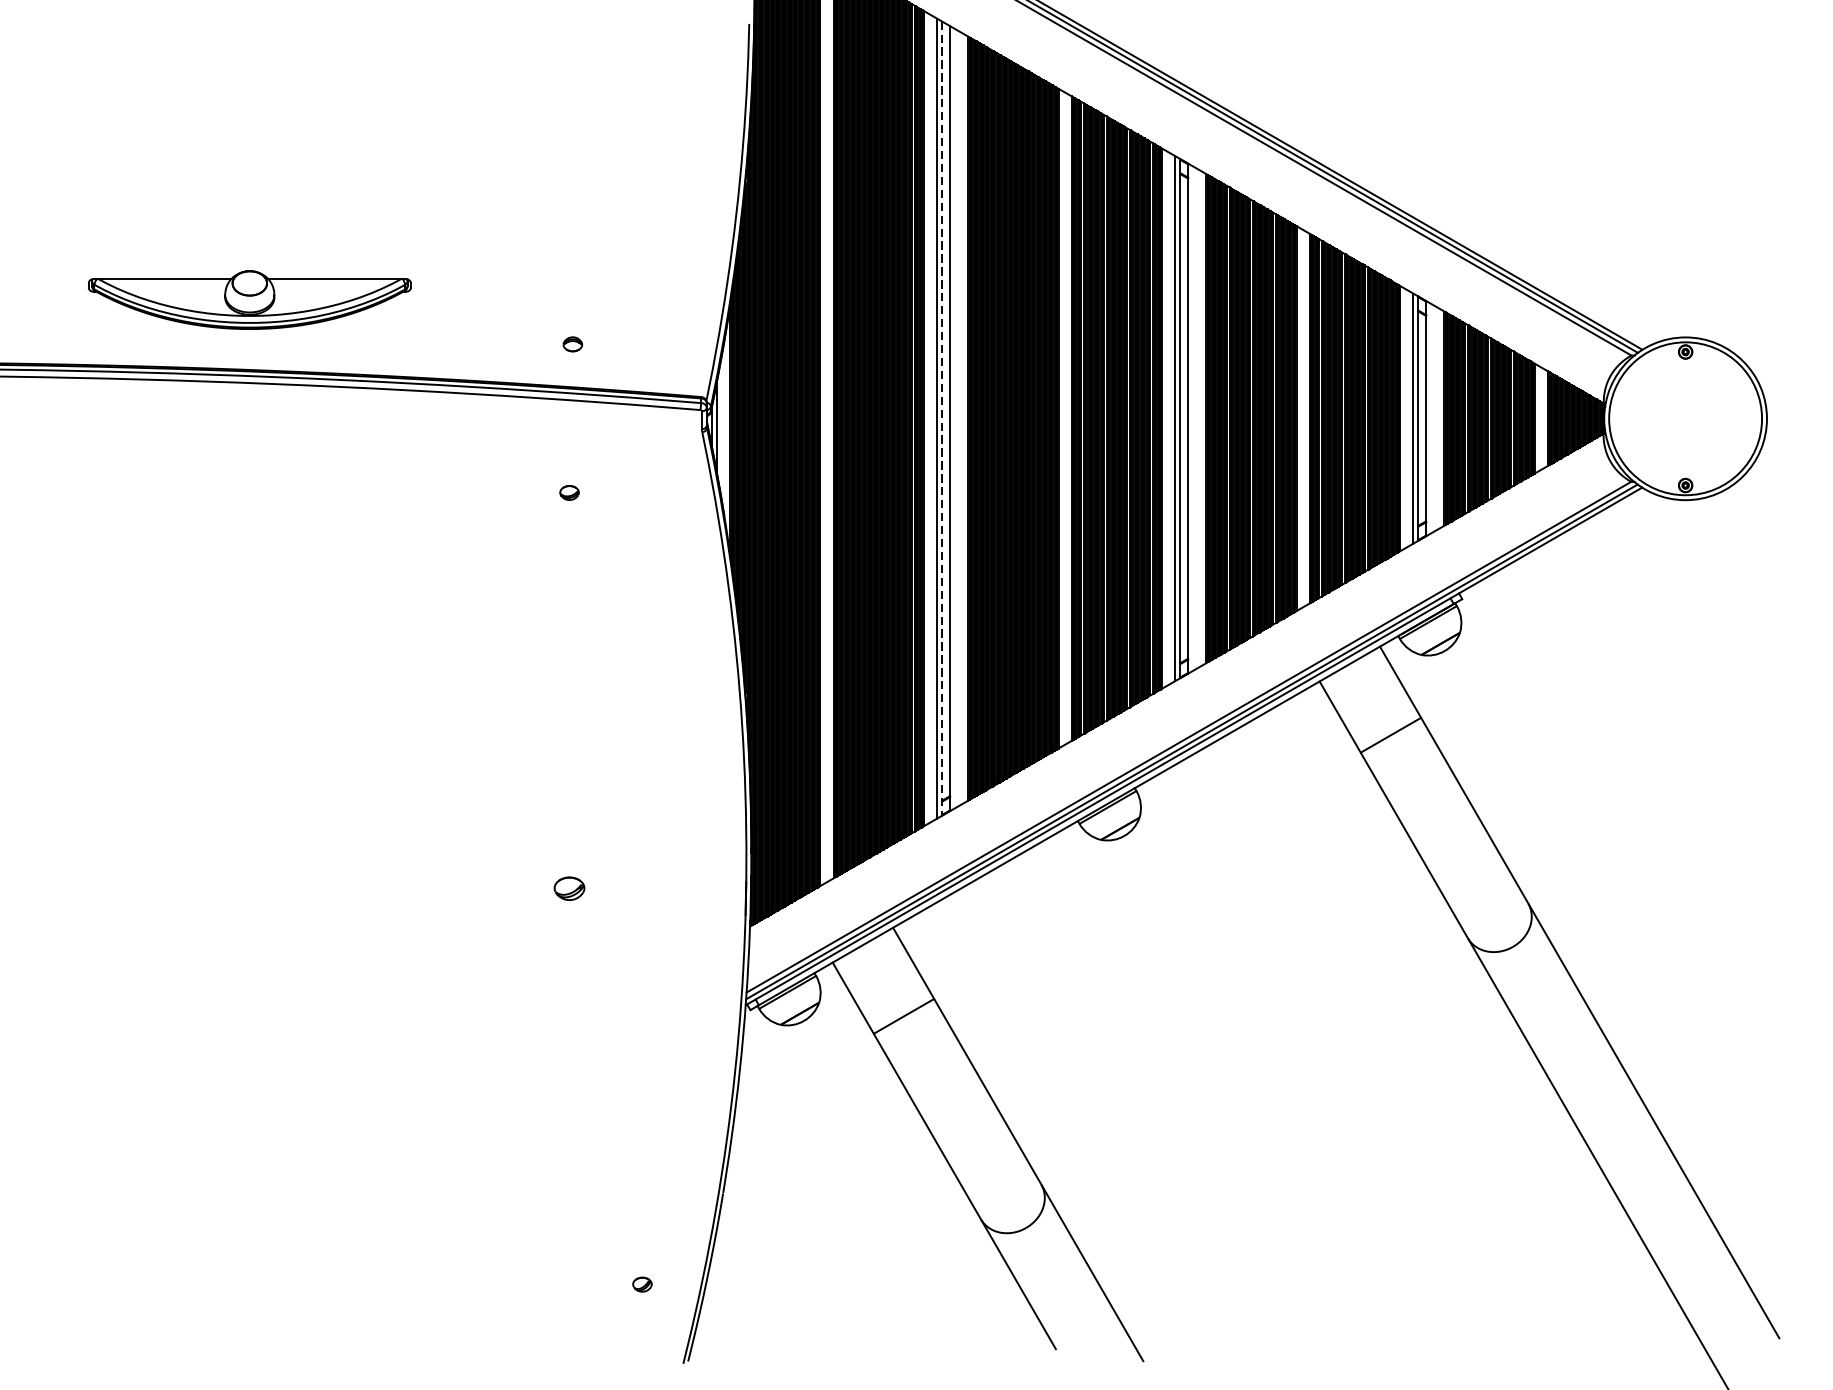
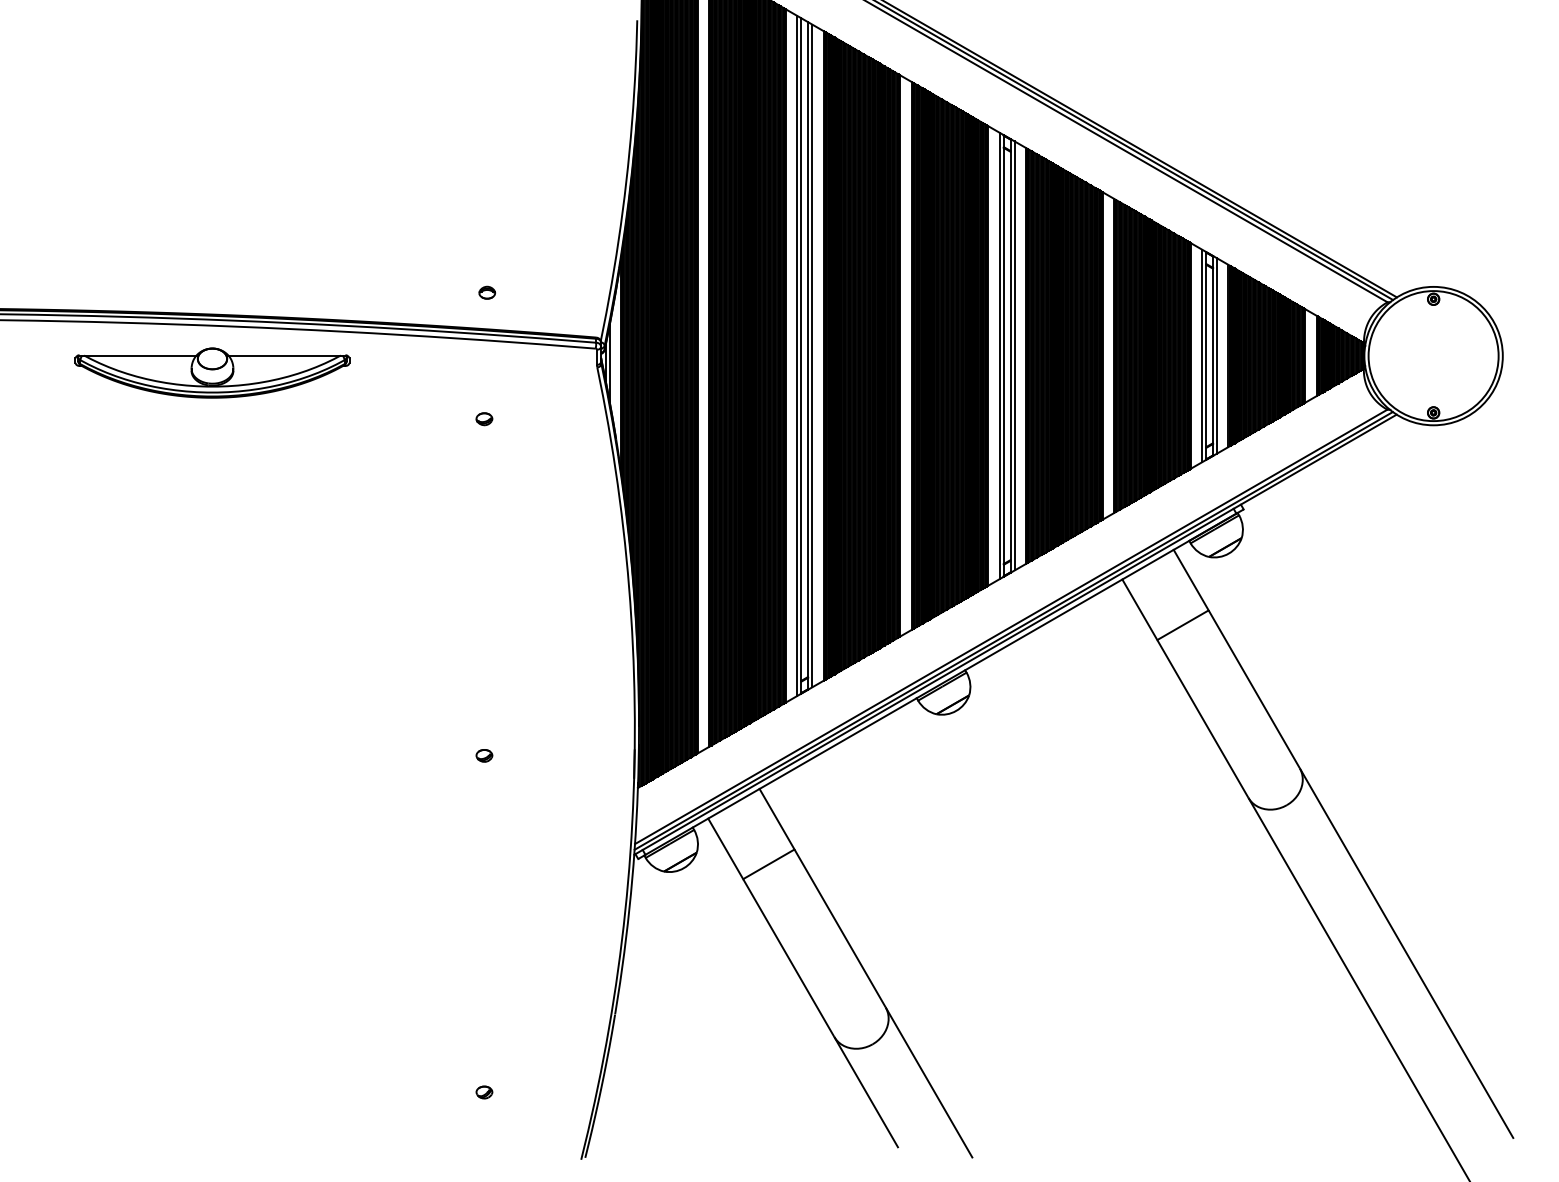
part: (249, 299) -> (212, 372), moved
line: (942, 418) -> (801, 355), dashed -> solid
line: (955, 418) -> (812, 355), added
line: (1192, 418) -> (1014, 355), added
line: (1431, 418) -> (1217, 355), added
part: (569, 888) -> (484, 755), size x0.62
part: (642, 1284) -> (484, 1092), moved

